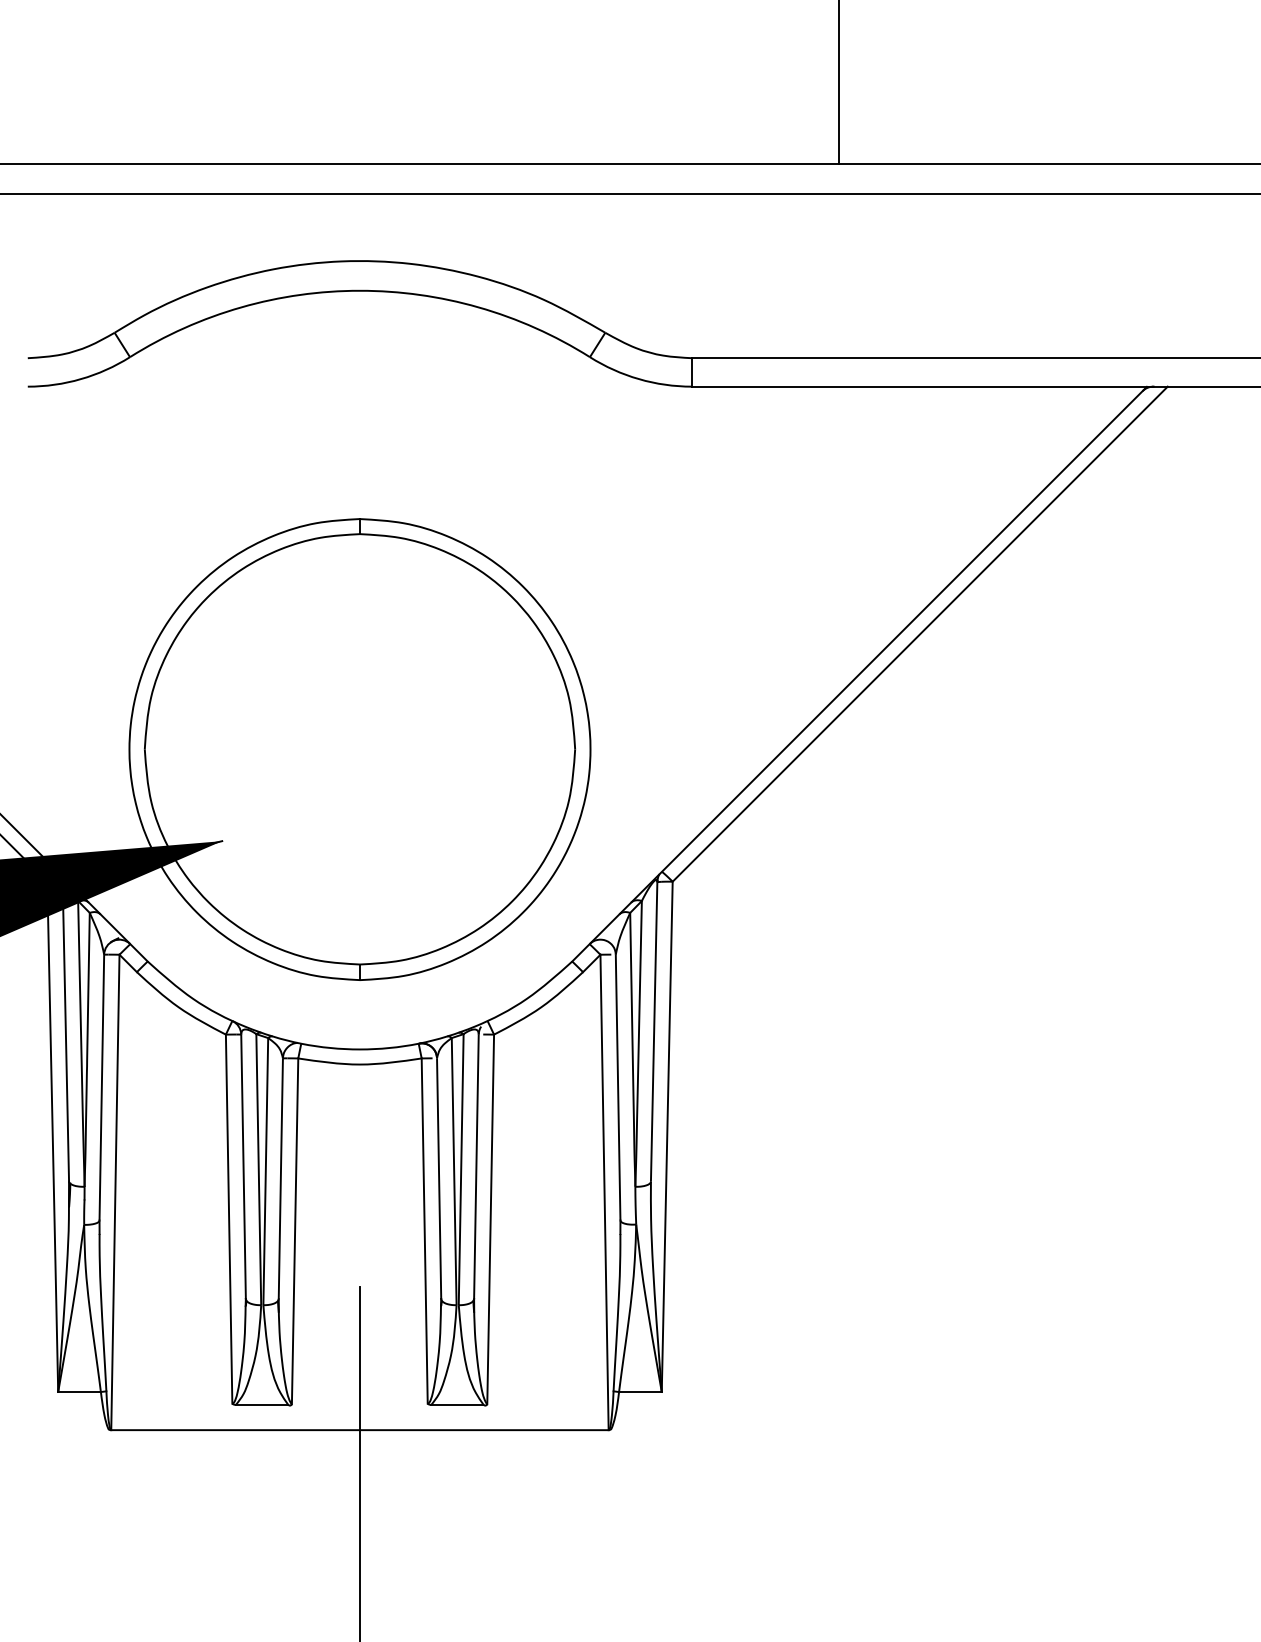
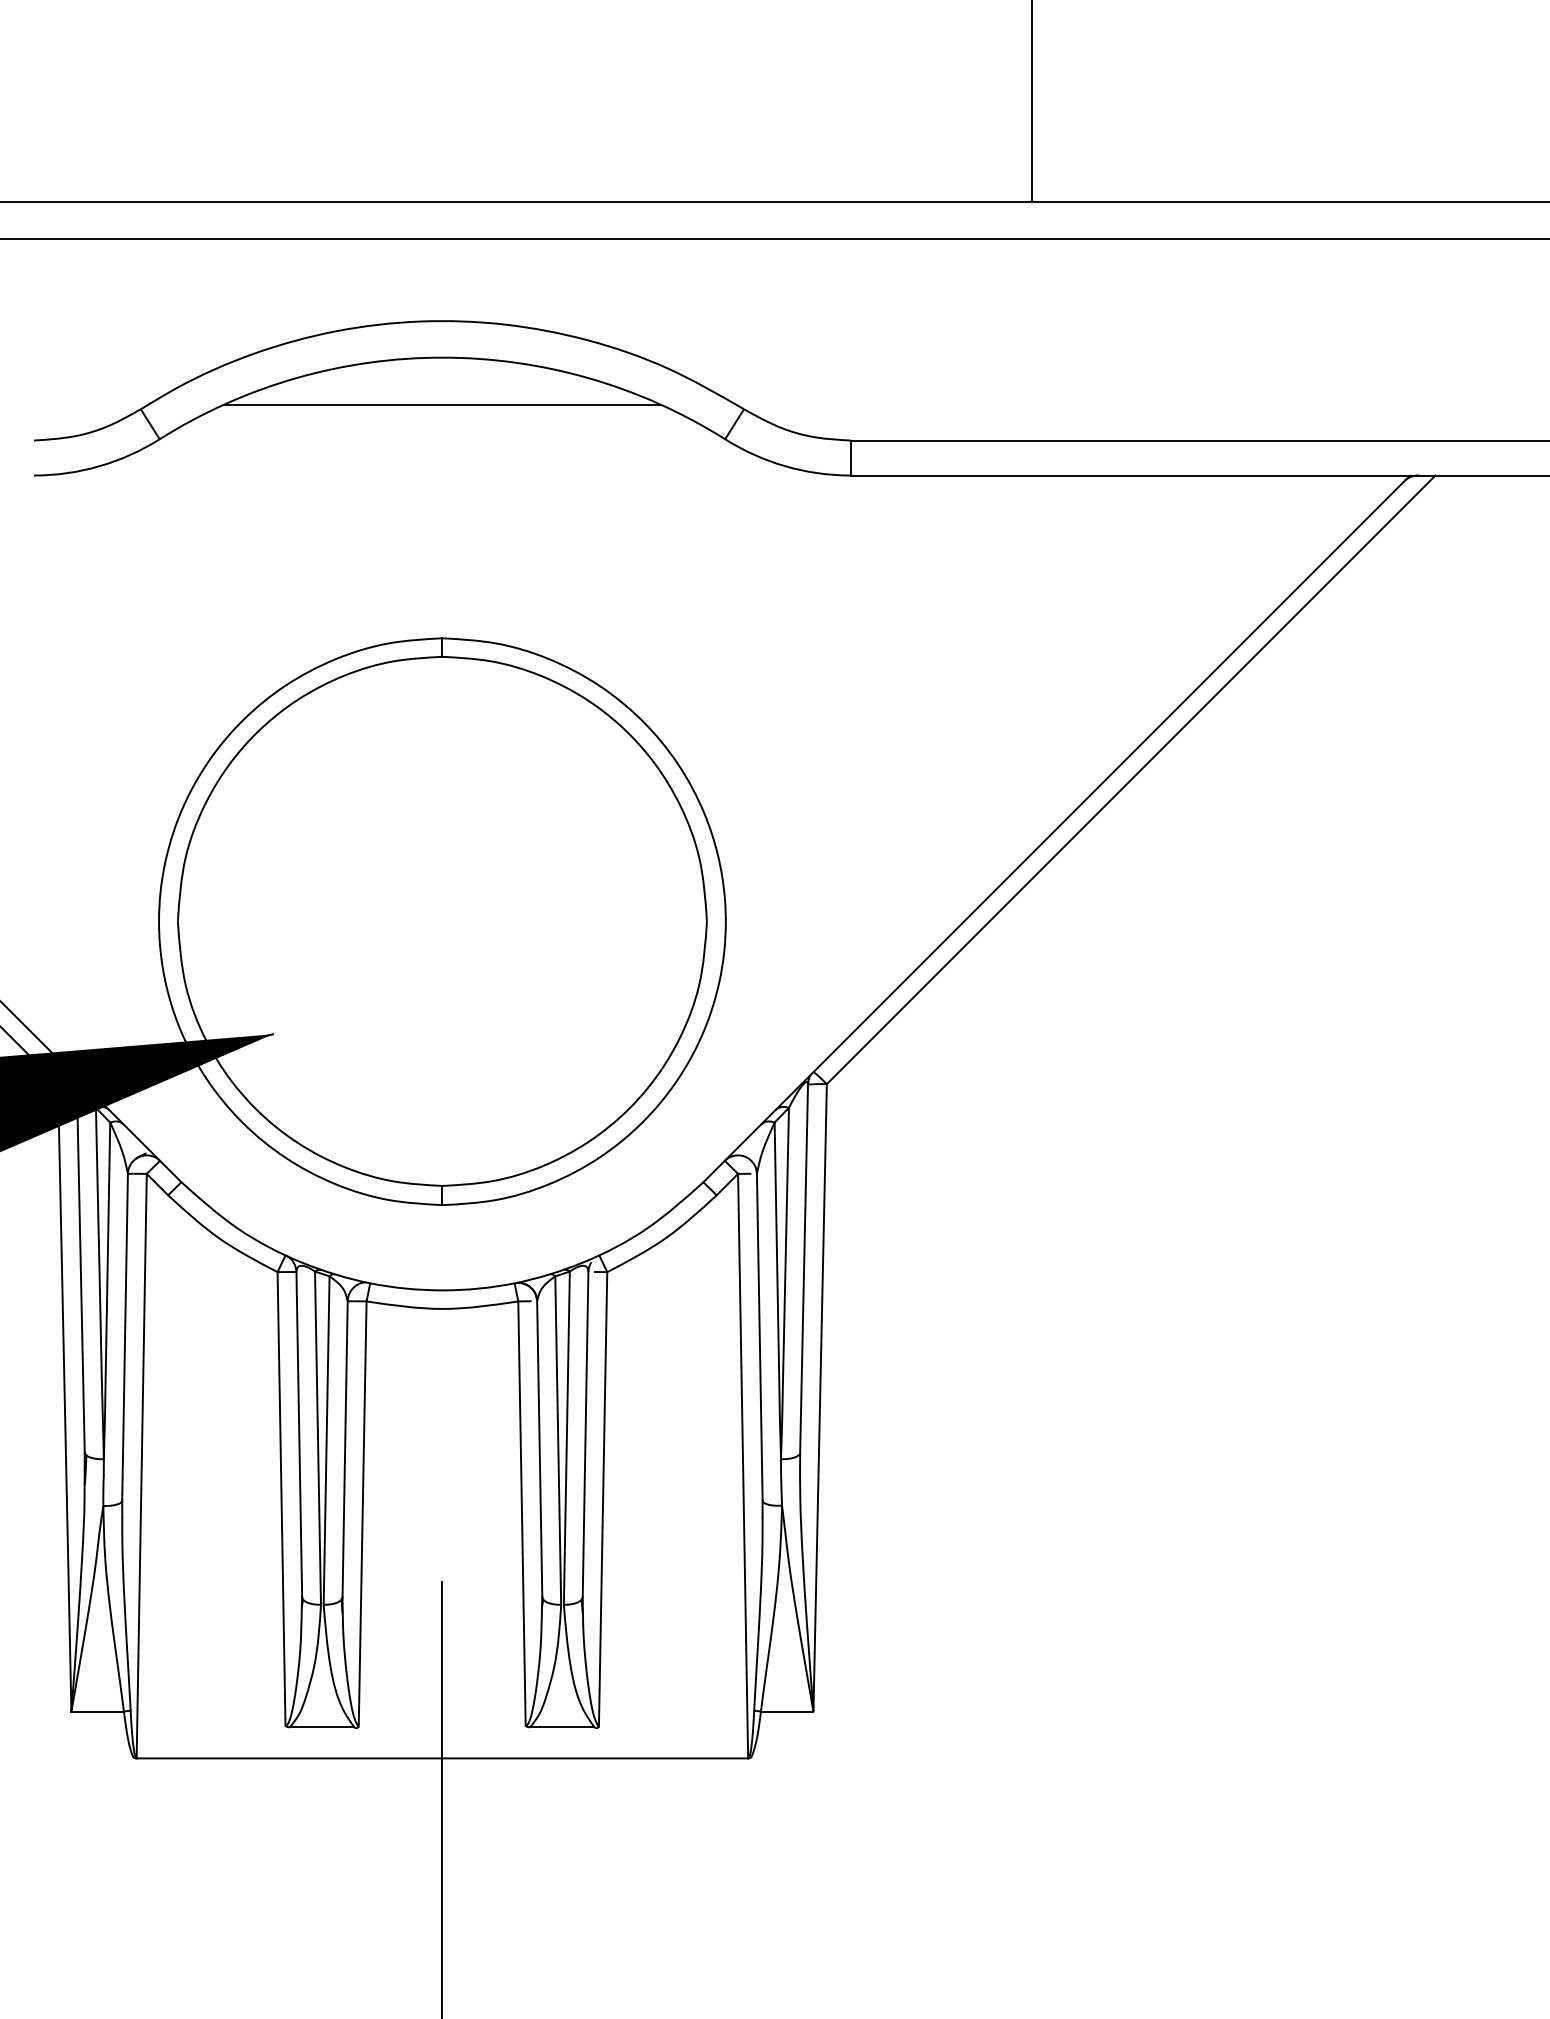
line: (360, 328) -> (442, 404), added

